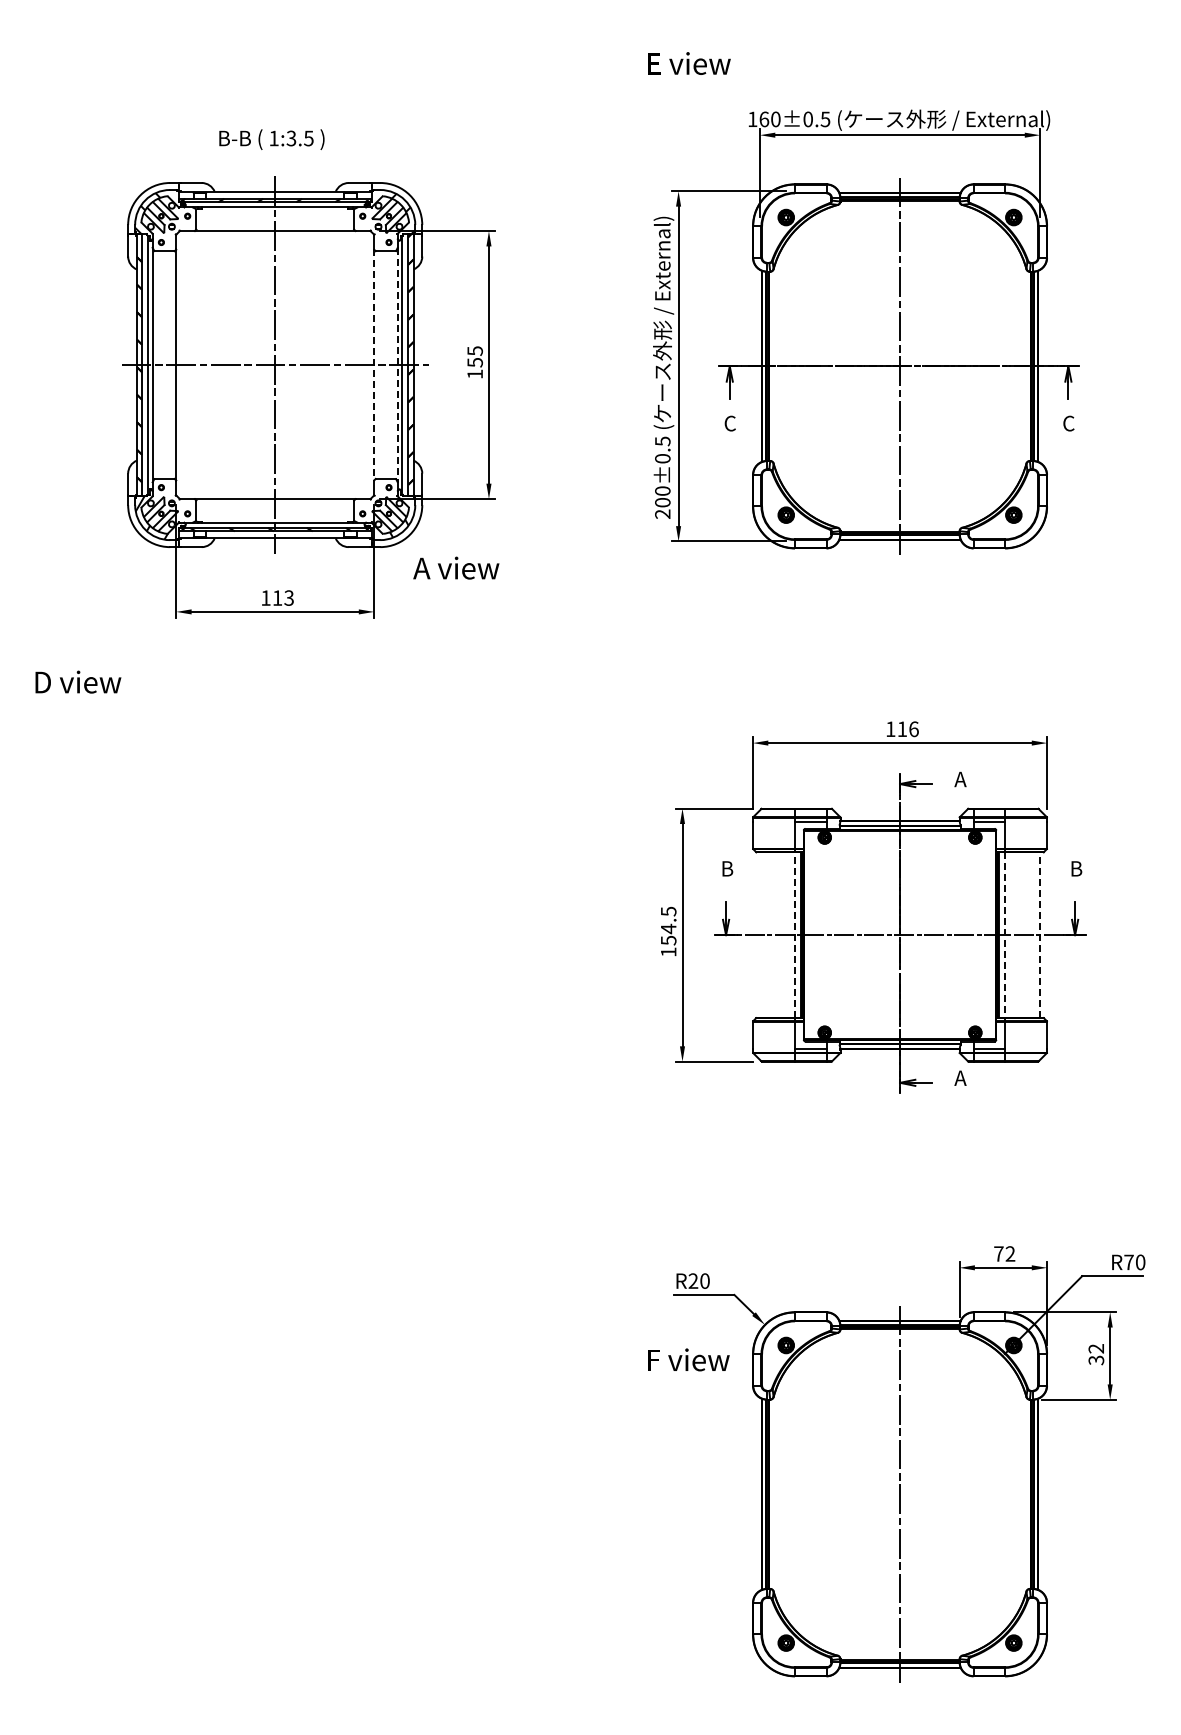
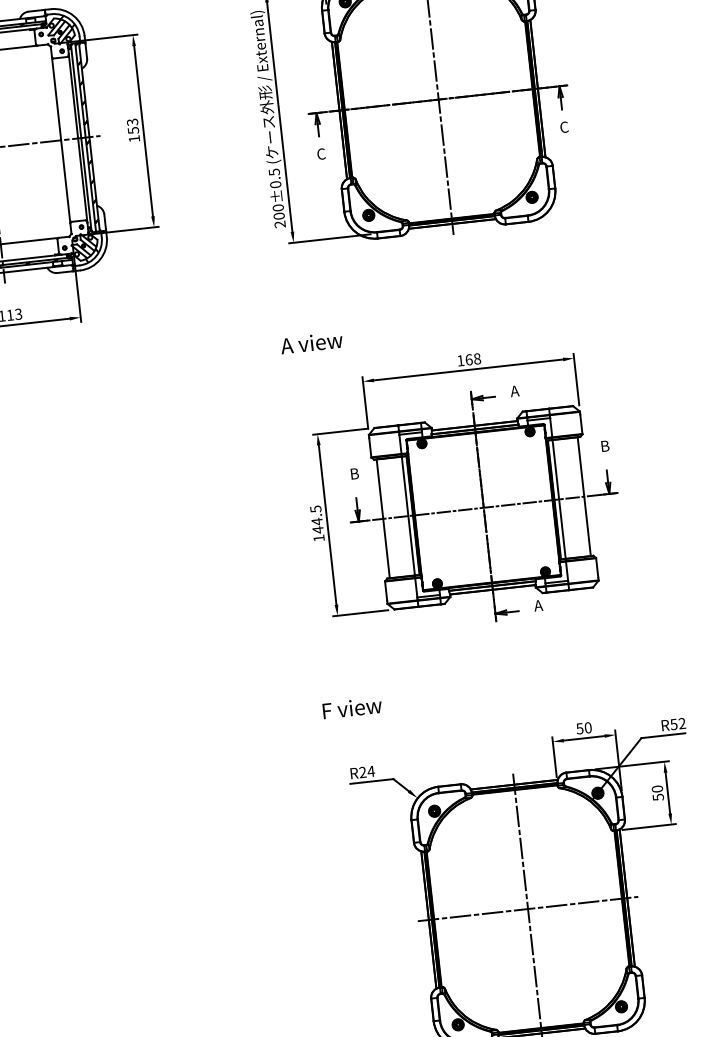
text: (474, 350) -> (132, 121), 155 -> 153
line: (374, 365) -> (61, 140), dashed -> solid
line: (397, 365) -> (77, 138), dashed -> solid
text: (456, 567) -> (311, 342), moved
text: (907, 729) -> (472, 359), 116 -> 168
line: (759, 934) -> (382, 518), added
line: (795, 935) -> (408, 516), dashed -> solid
line: (1005, 935) -> (559, 499), dashed -> solid
line: (1040, 935) -> (584, 496), dashed -> solid
text: (668, 940) -> (318, 529), 154.5 -> 144.5
text: (1004, 1253) -> (583, 727), 72 -> 50
text: (1134, 1262) -> (677, 724), R70 -> R52
text: (704, 1280) -> (370, 771), R20 -> R24
text: (1096, 1354) -> (657, 793), 32 -> 50
text: (688, 1359) -> (352, 707), moved
line: (899, 1494) -> (527, 909), added

